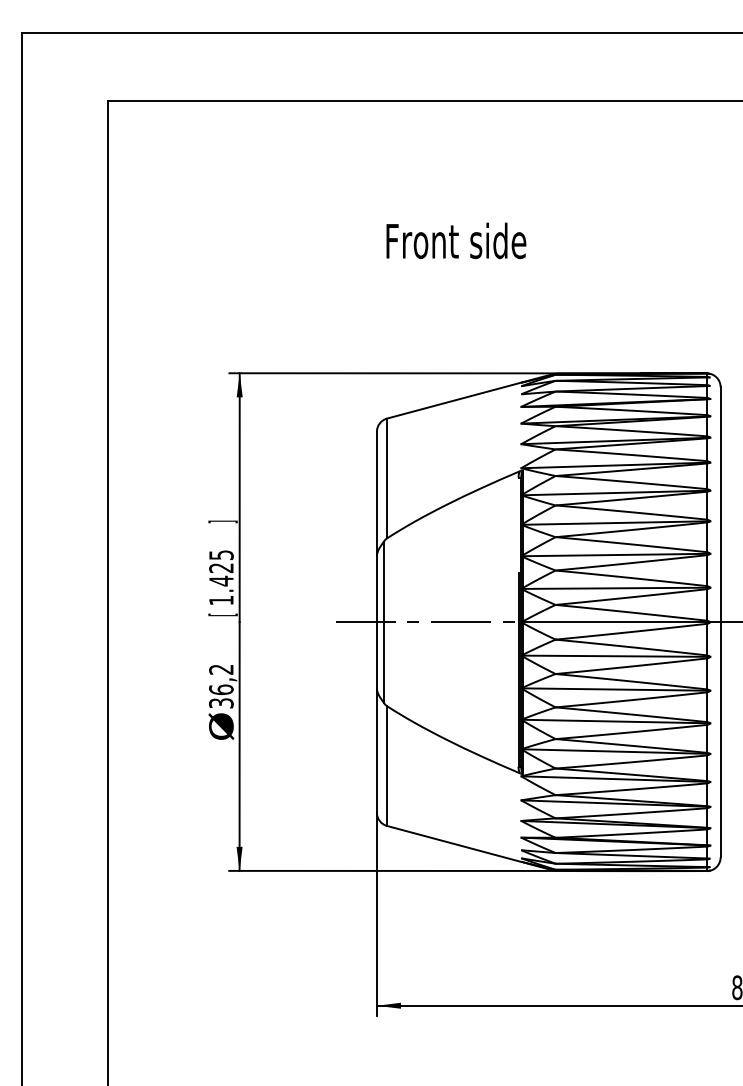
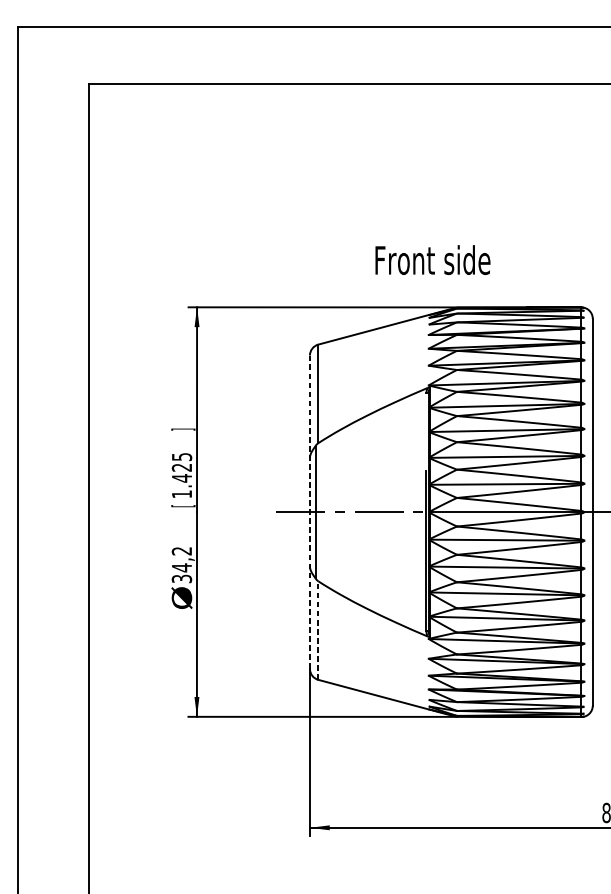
text: (456, 240) -> (433, 259), moved
line: (376, 621) -> (309, 511), solid -> dashed
text: (221, 689) -> (182, 567), 36,2 -> 34,2
line: (387, 766) -> (318, 630), solid -> dashed

